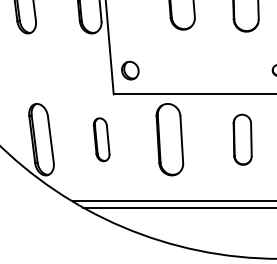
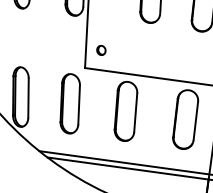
part: (130, 70) -> (101, 50), size x0.62
part: (101, 139) -> (70, 103), size x1.67
part: (242, 139) -> (185, 119), size x1.43

